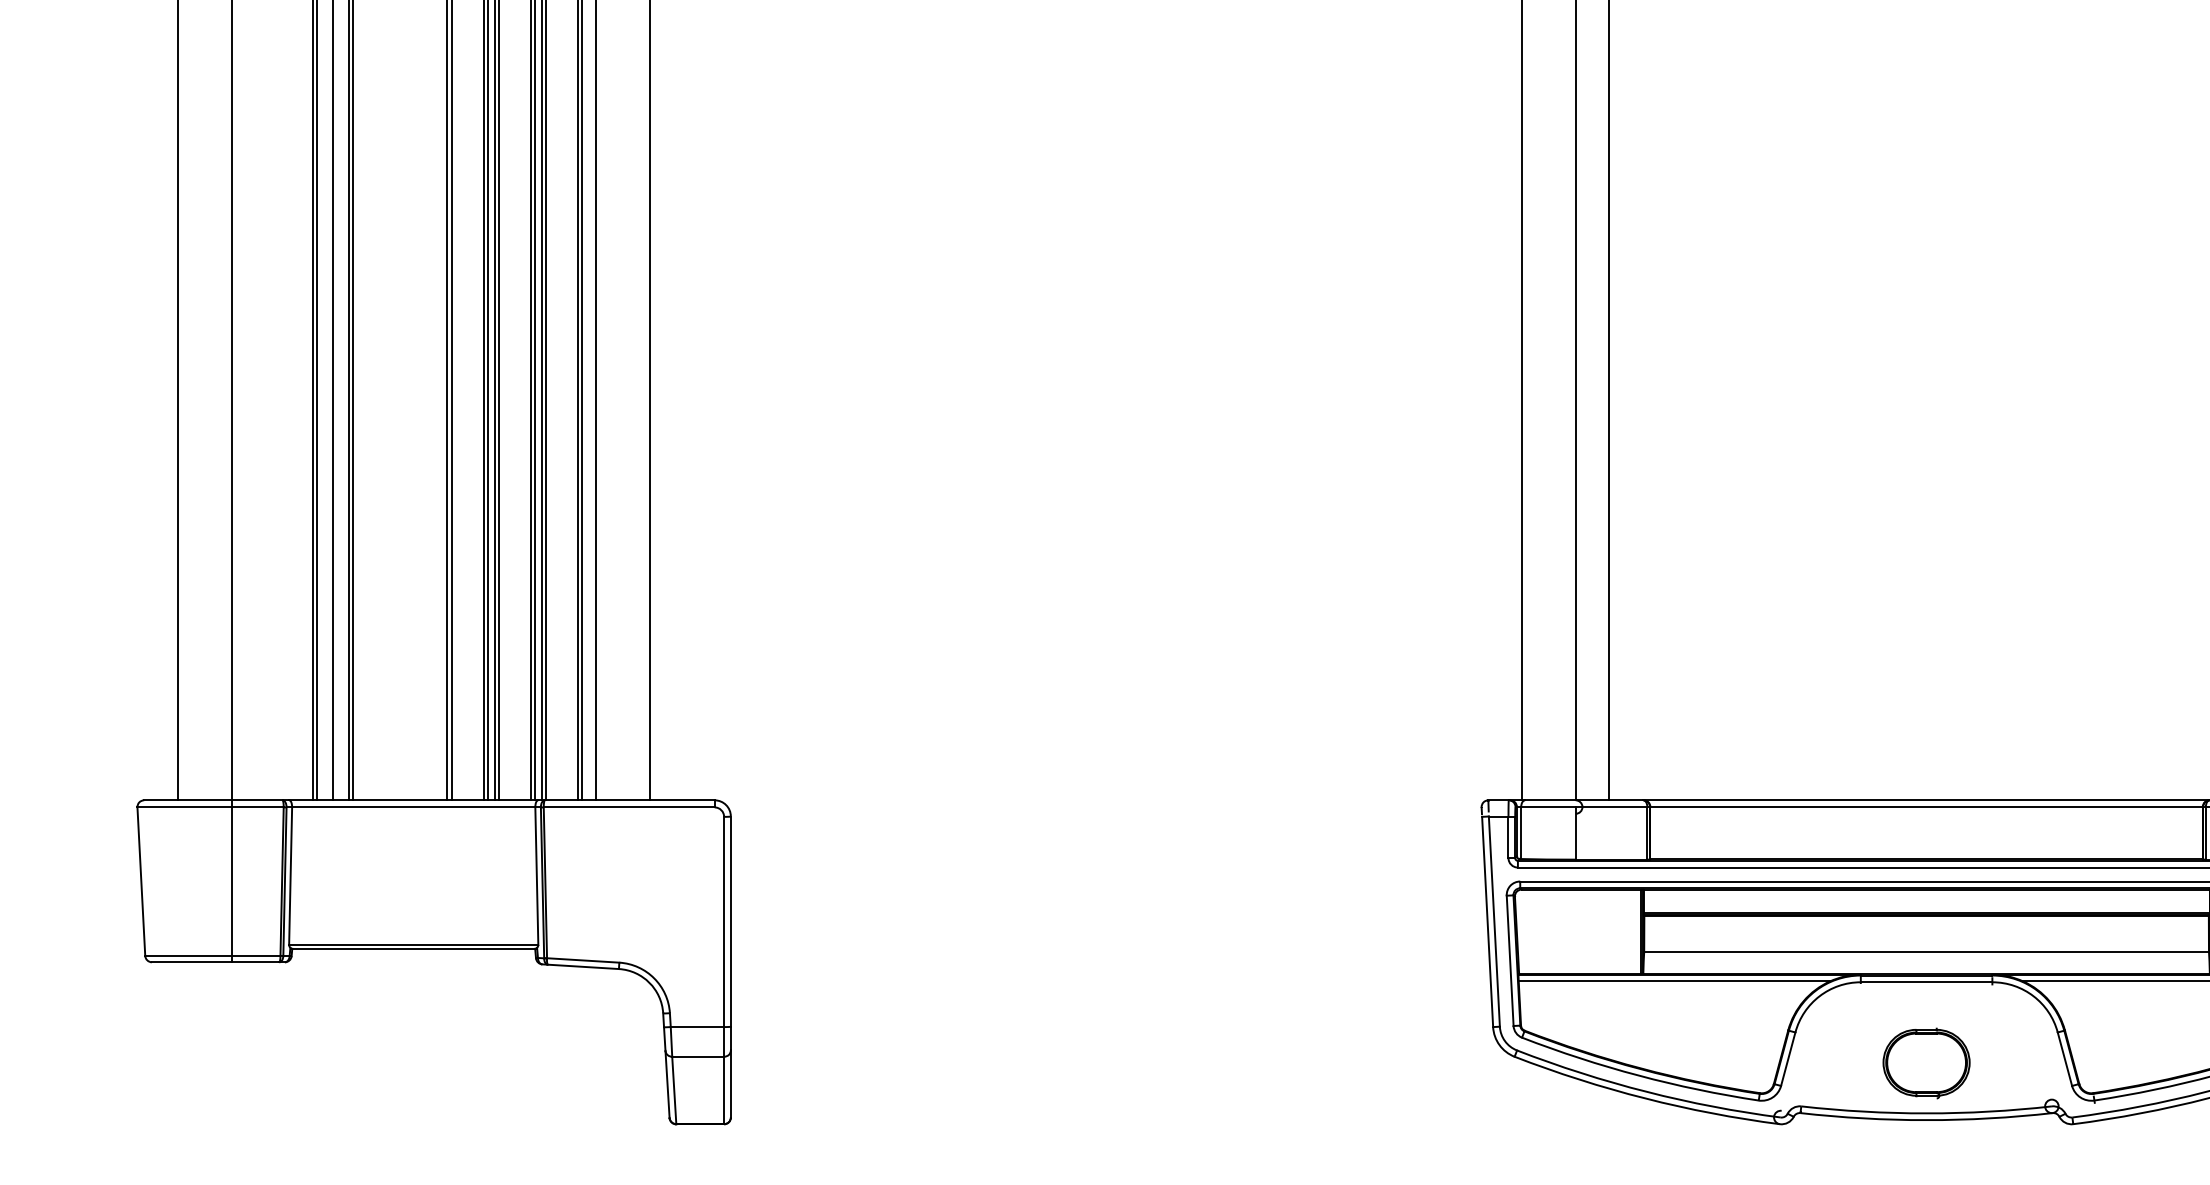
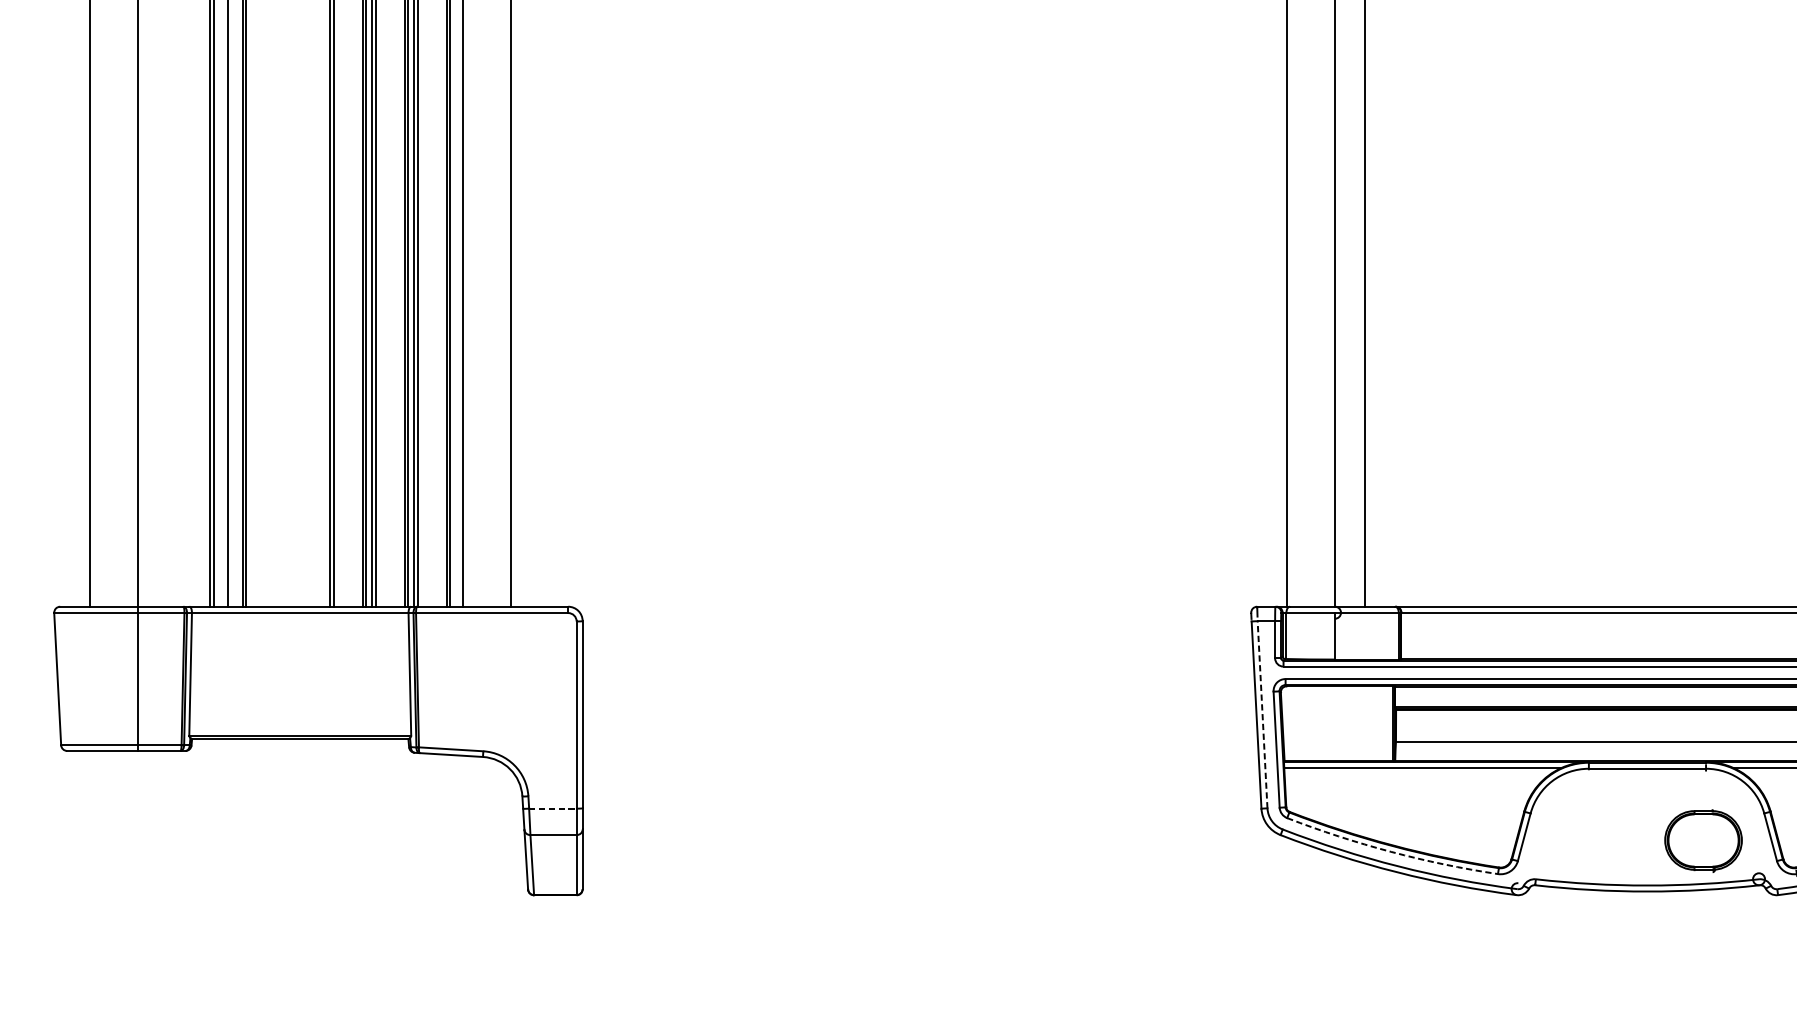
line: (1494, 921) -> (1262, 714), solid -> dashed
line: (697, 1027) -> (552, 809), solid -> dashed
part: (1926, 1063) -> (1703, 841), moved
arc: (1638, 1075) -> (1390, 851), solid -> dashed

